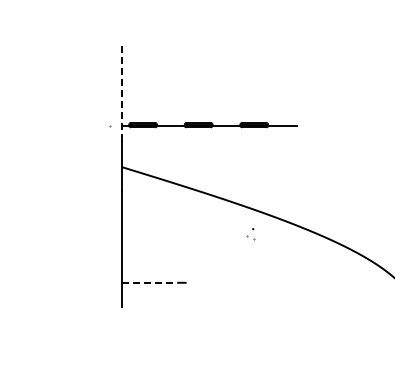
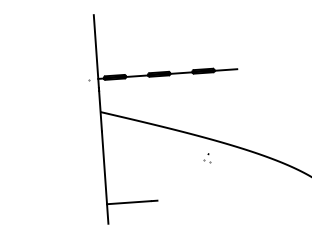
line: (122, 91) -> (96, 51), dashed -> solid
line: (149, 282) -> (128, 202), dashed -> solid

